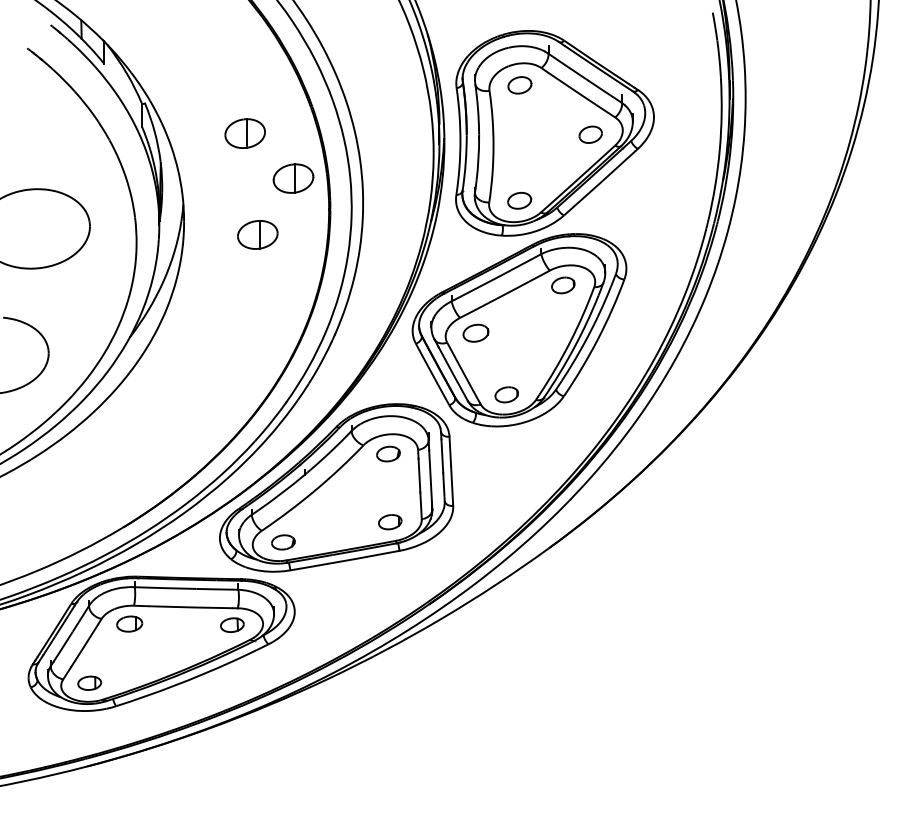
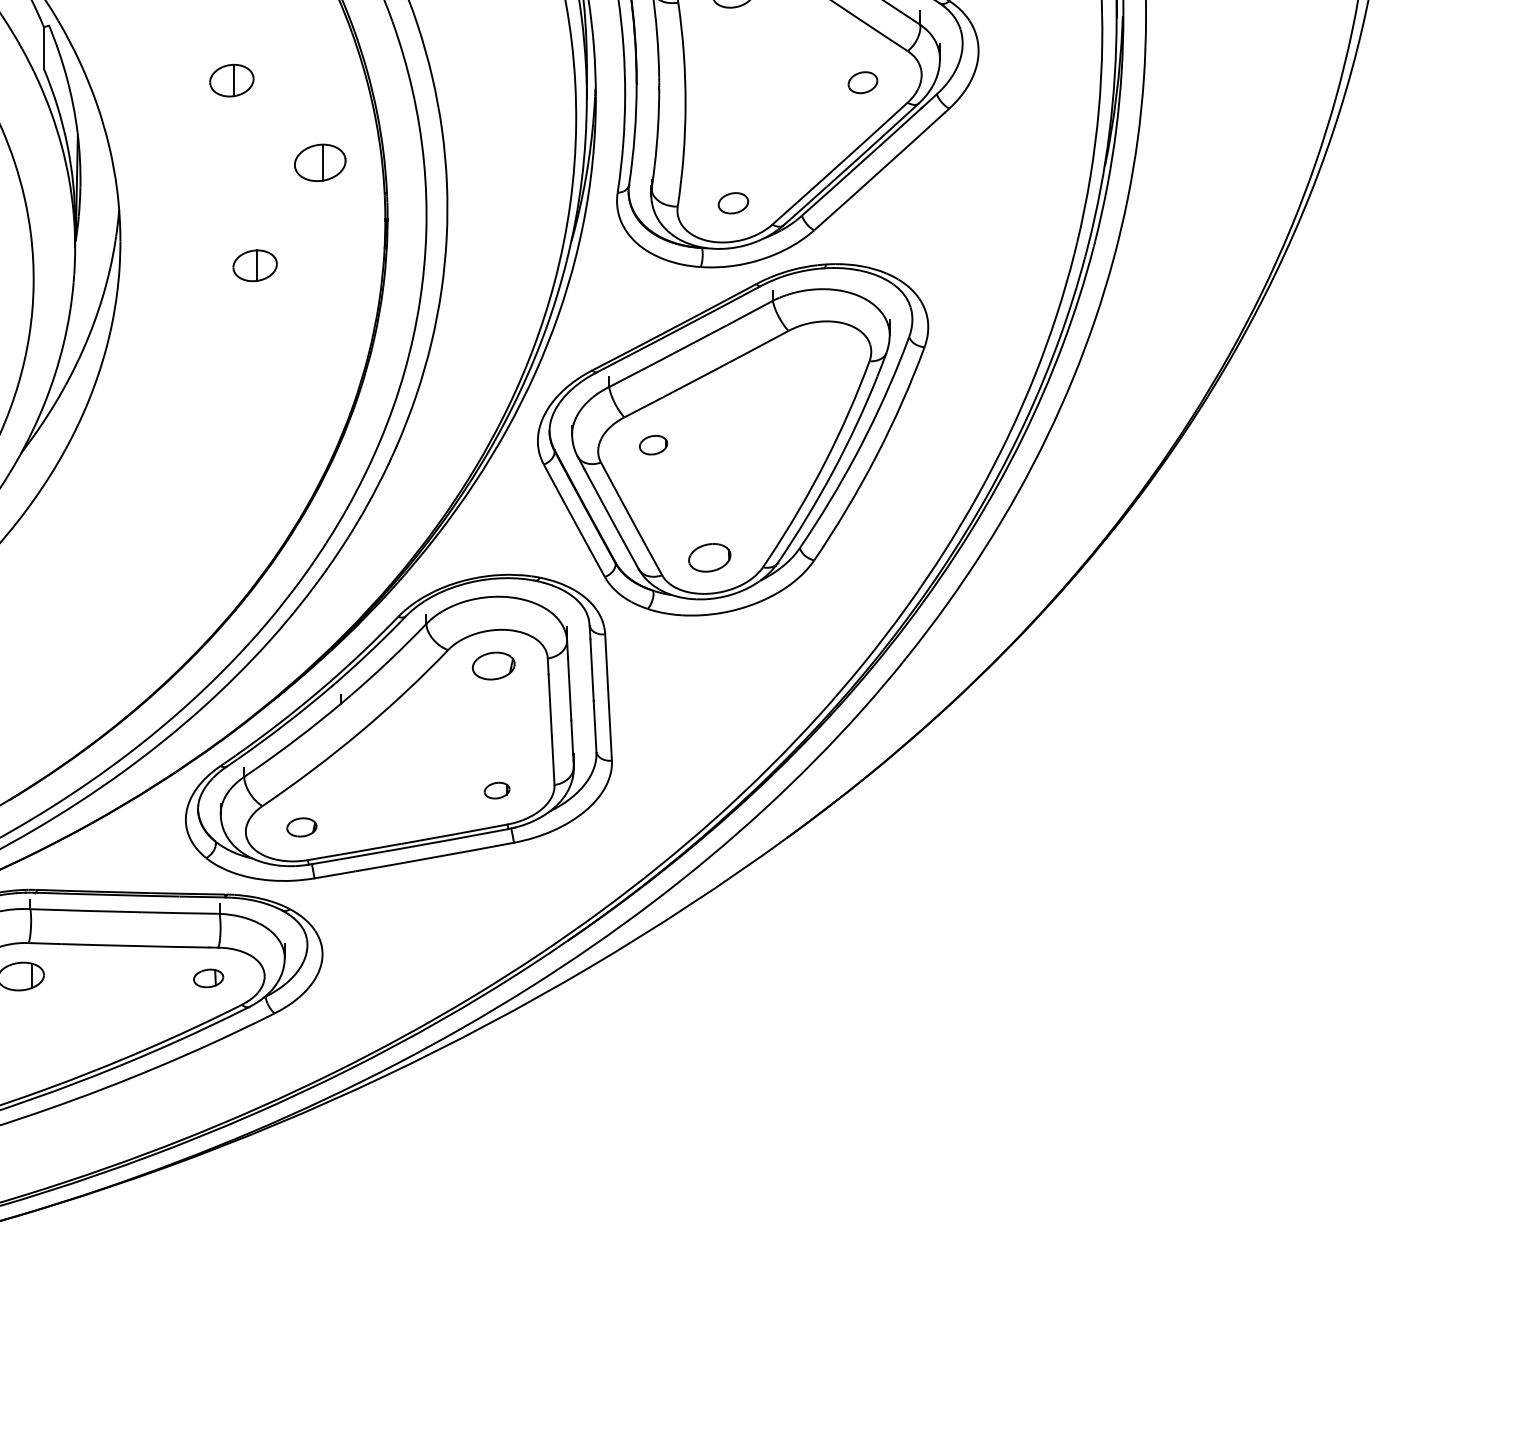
part: (244, 133) -> (230, 80), size x0.6
part: (590, 134) -> (862, 82), size x0.7
part: (293, 178) -> (320, 162), size x0.7
part: (519, 200) -> (732, 202), size x0.7
part: (257, 234) -> (254, 264), size x0.6
part: (563, 285) -> (813, 358), removed
part: (475, 332) -> (652, 443), size x0.6
part: (390, 522) -> (497, 790), size x0.6
part: (283, 542) -> (301, 827), size x0.7
part: (232, 624) -> (208, 977), size x0.7

